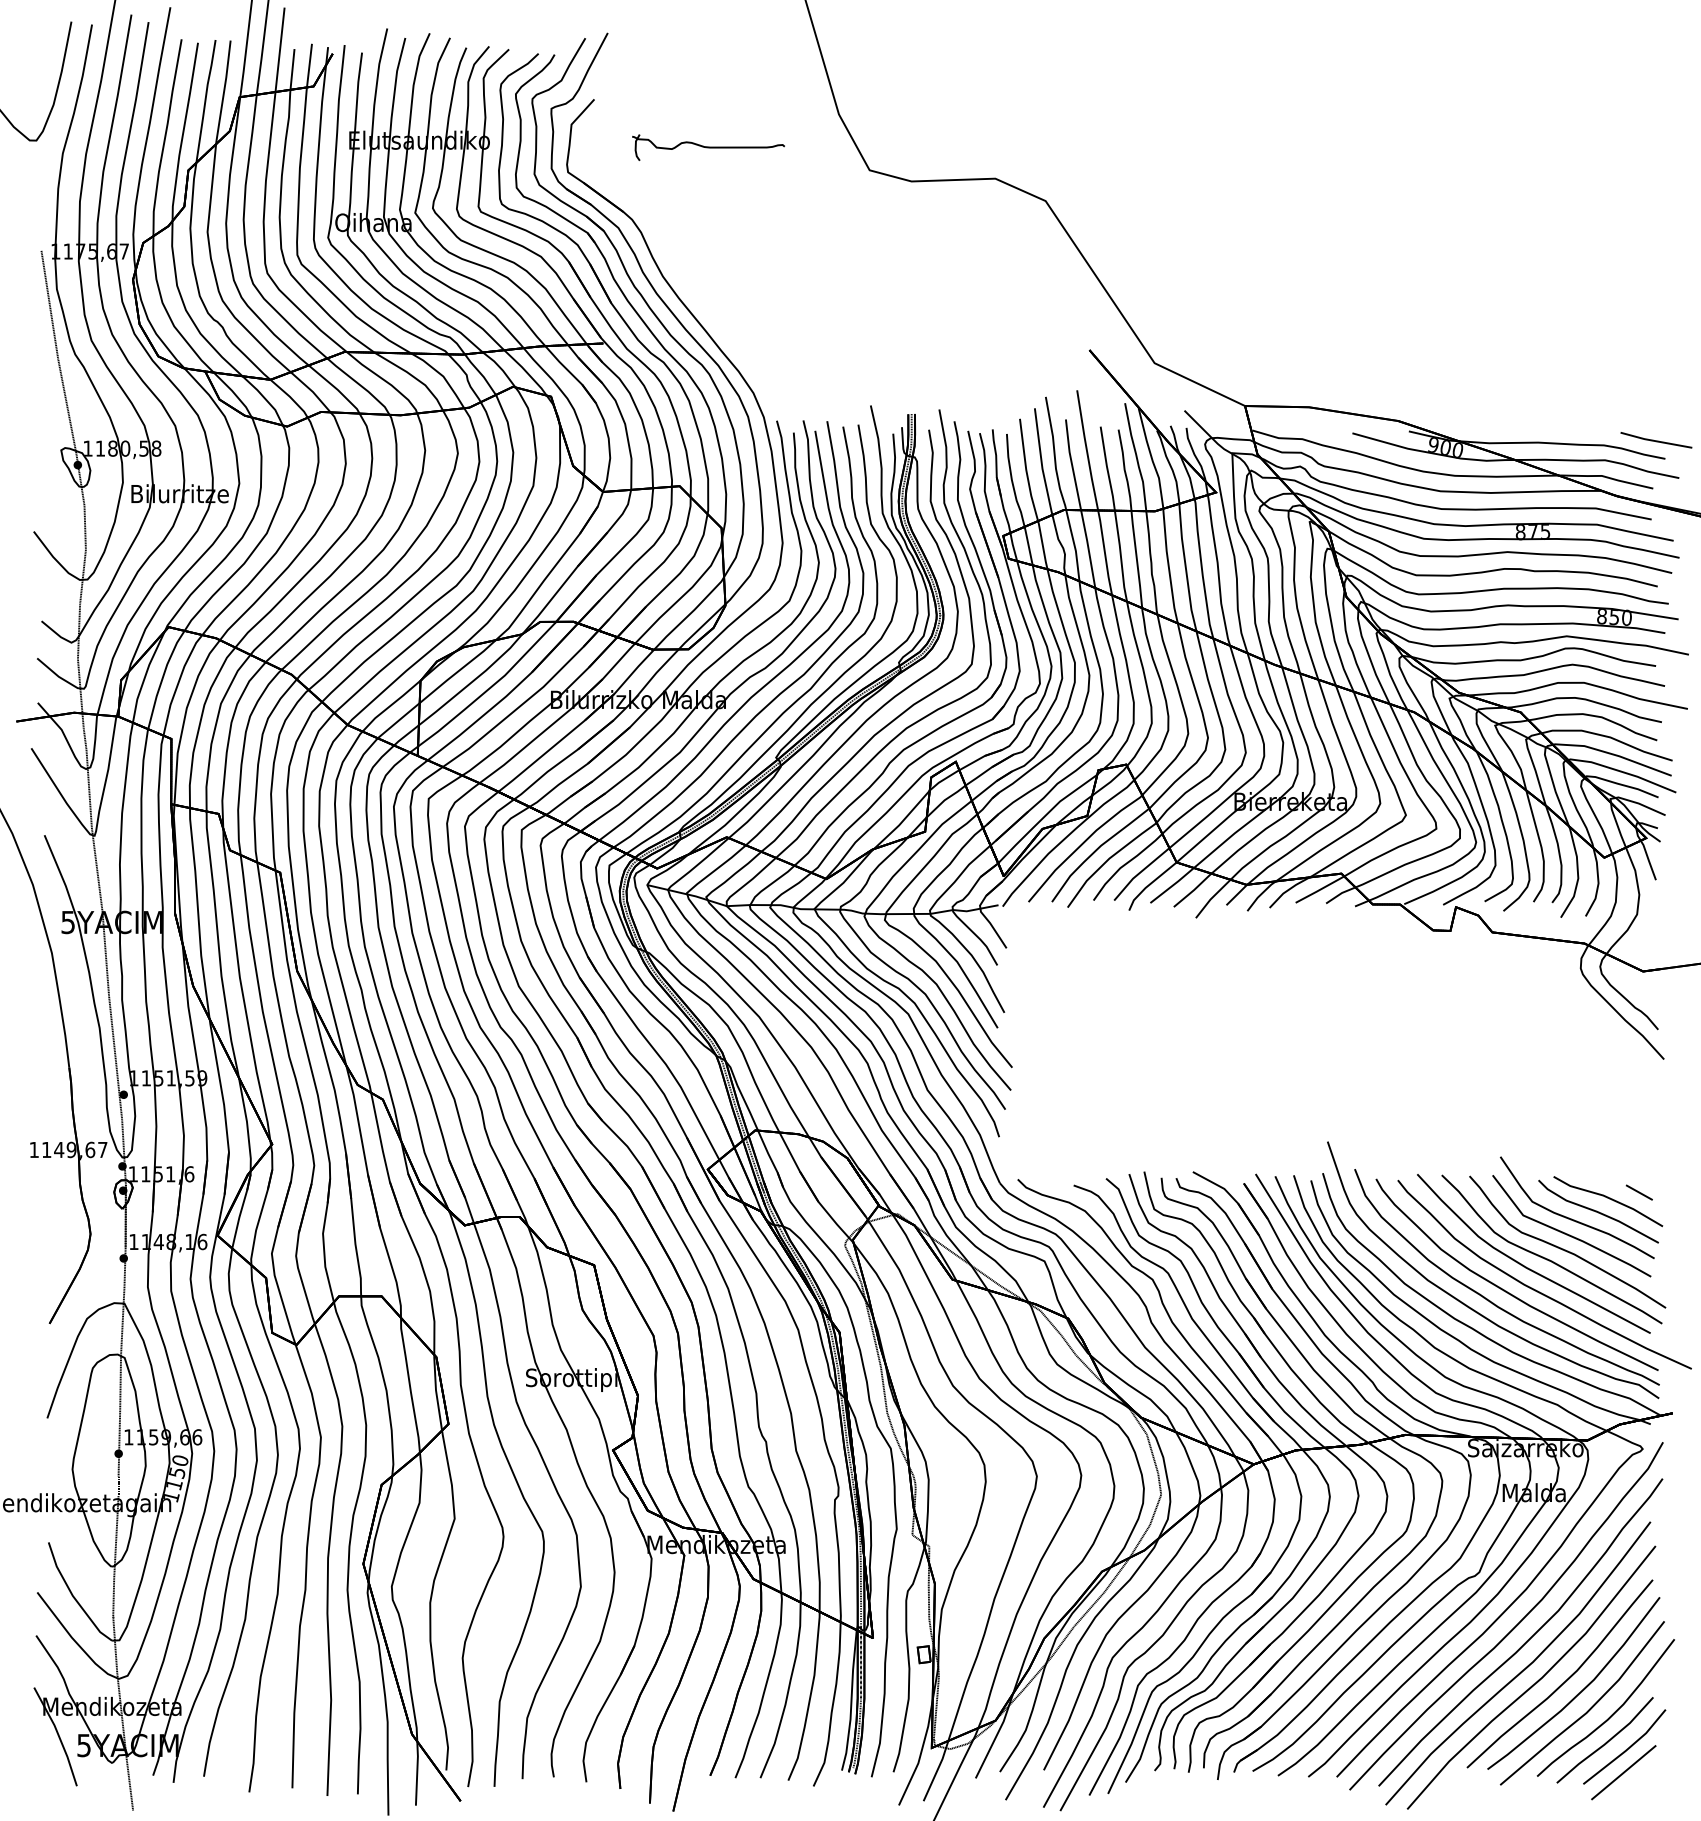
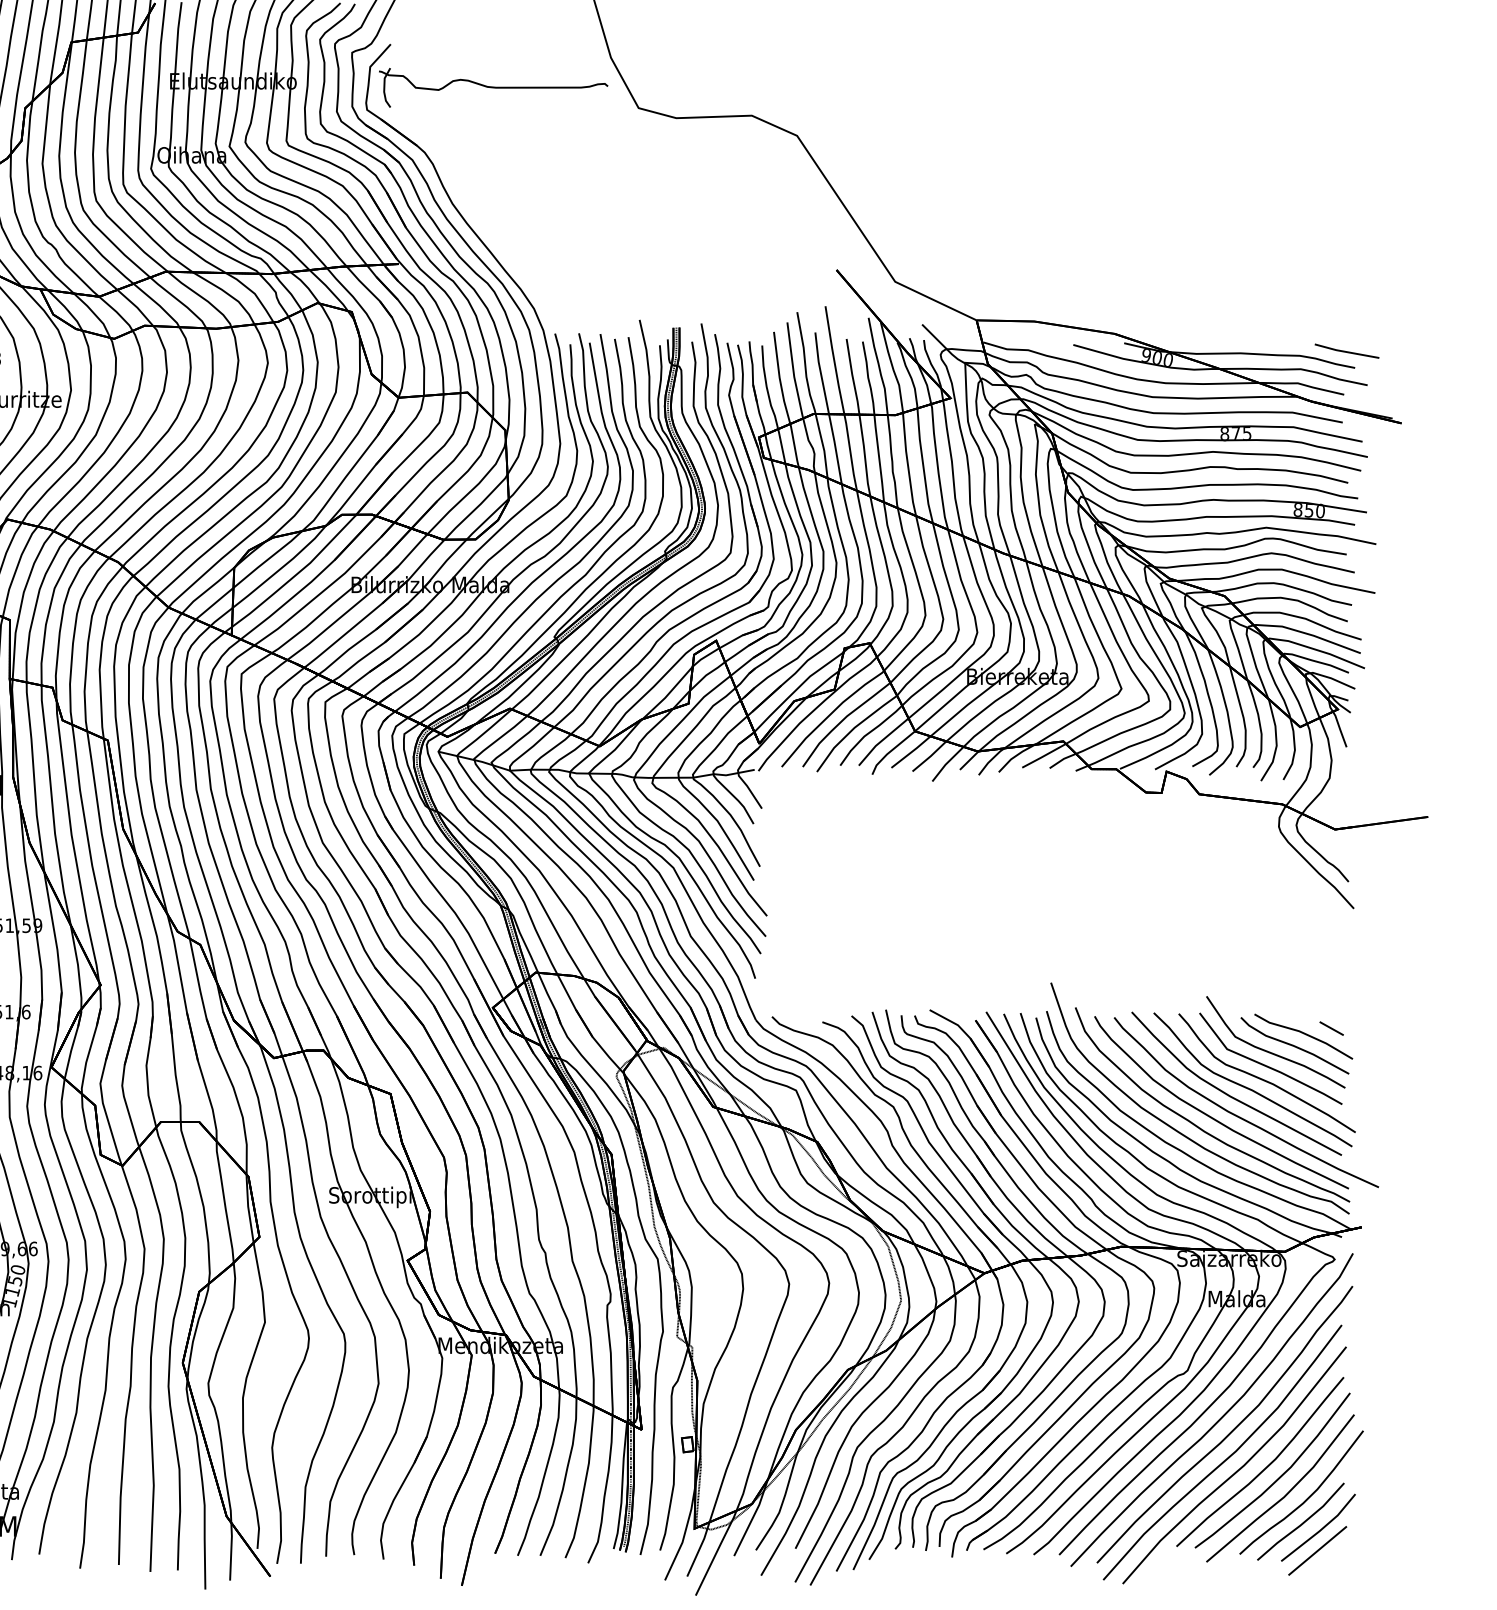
part: (708, 147) -> (493, 87), size x1.67

